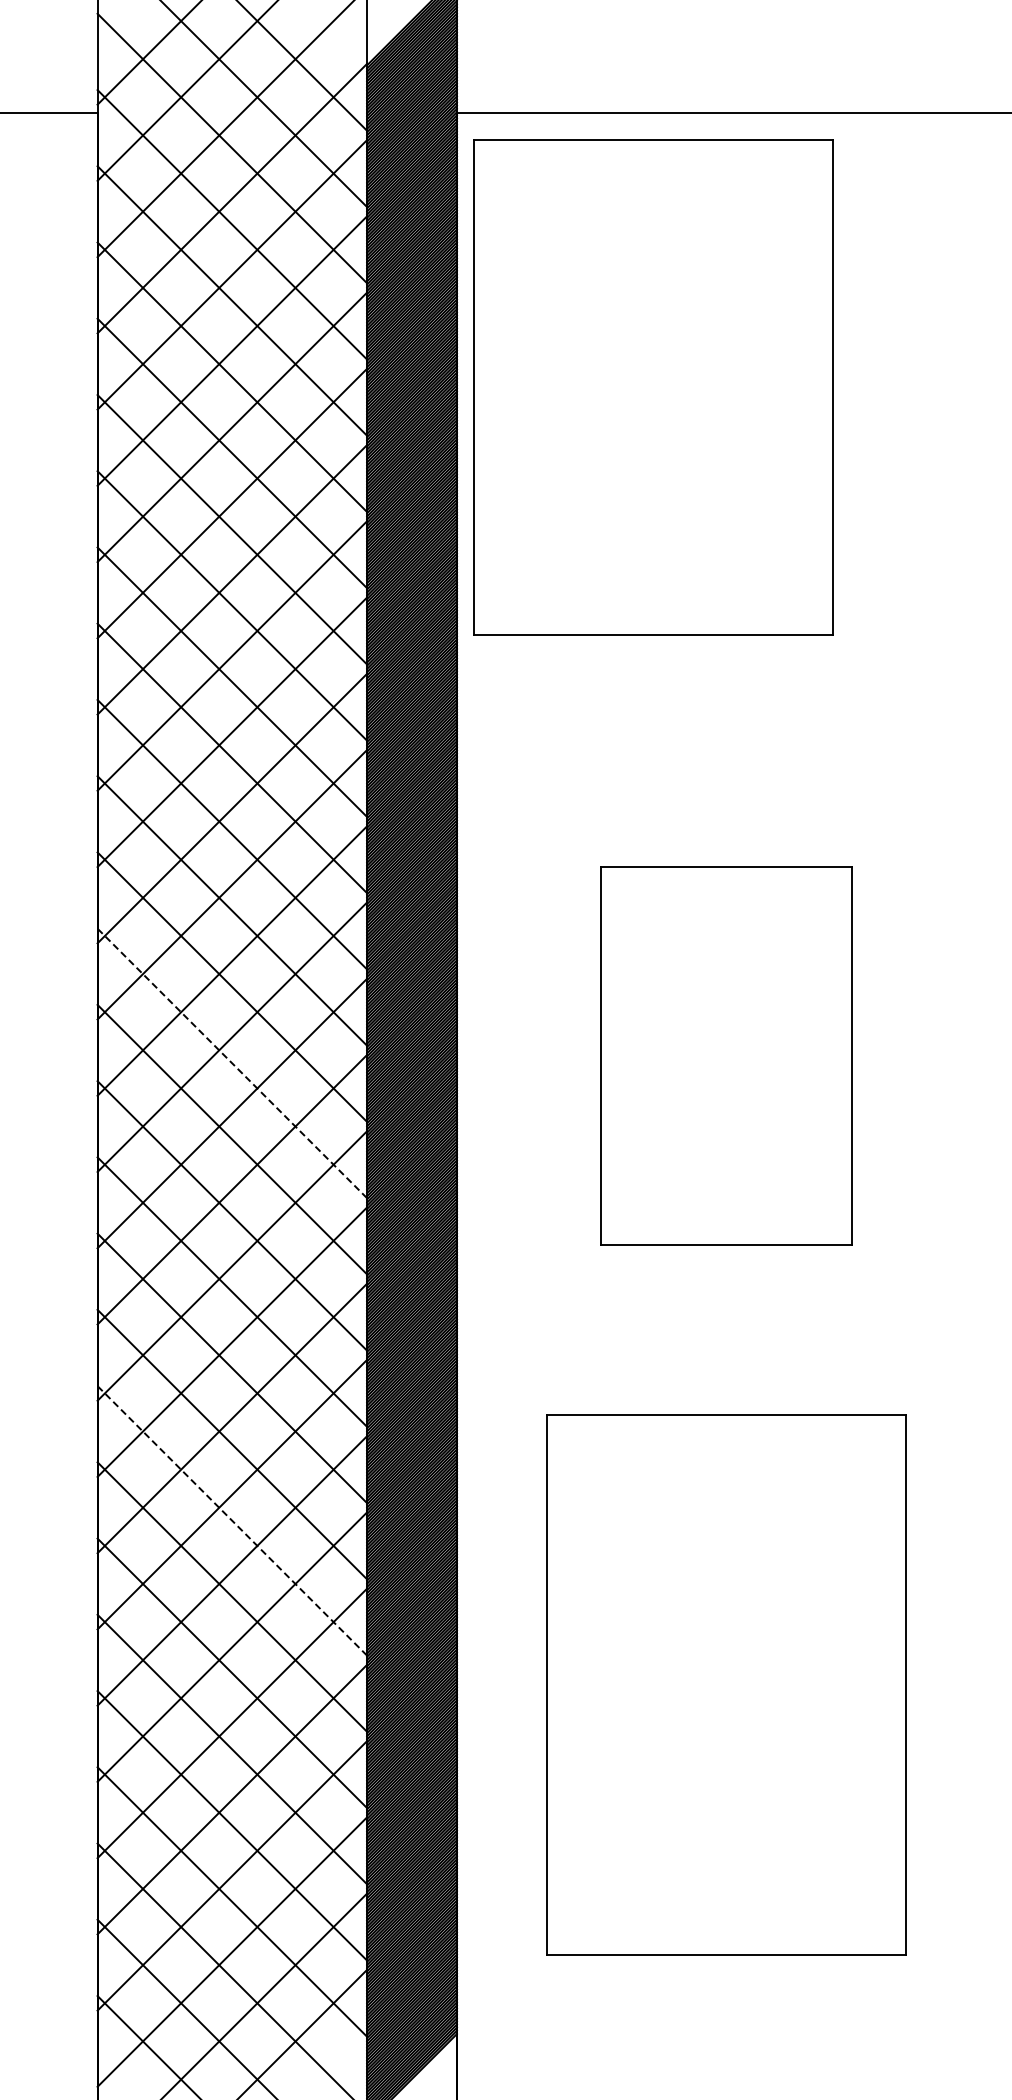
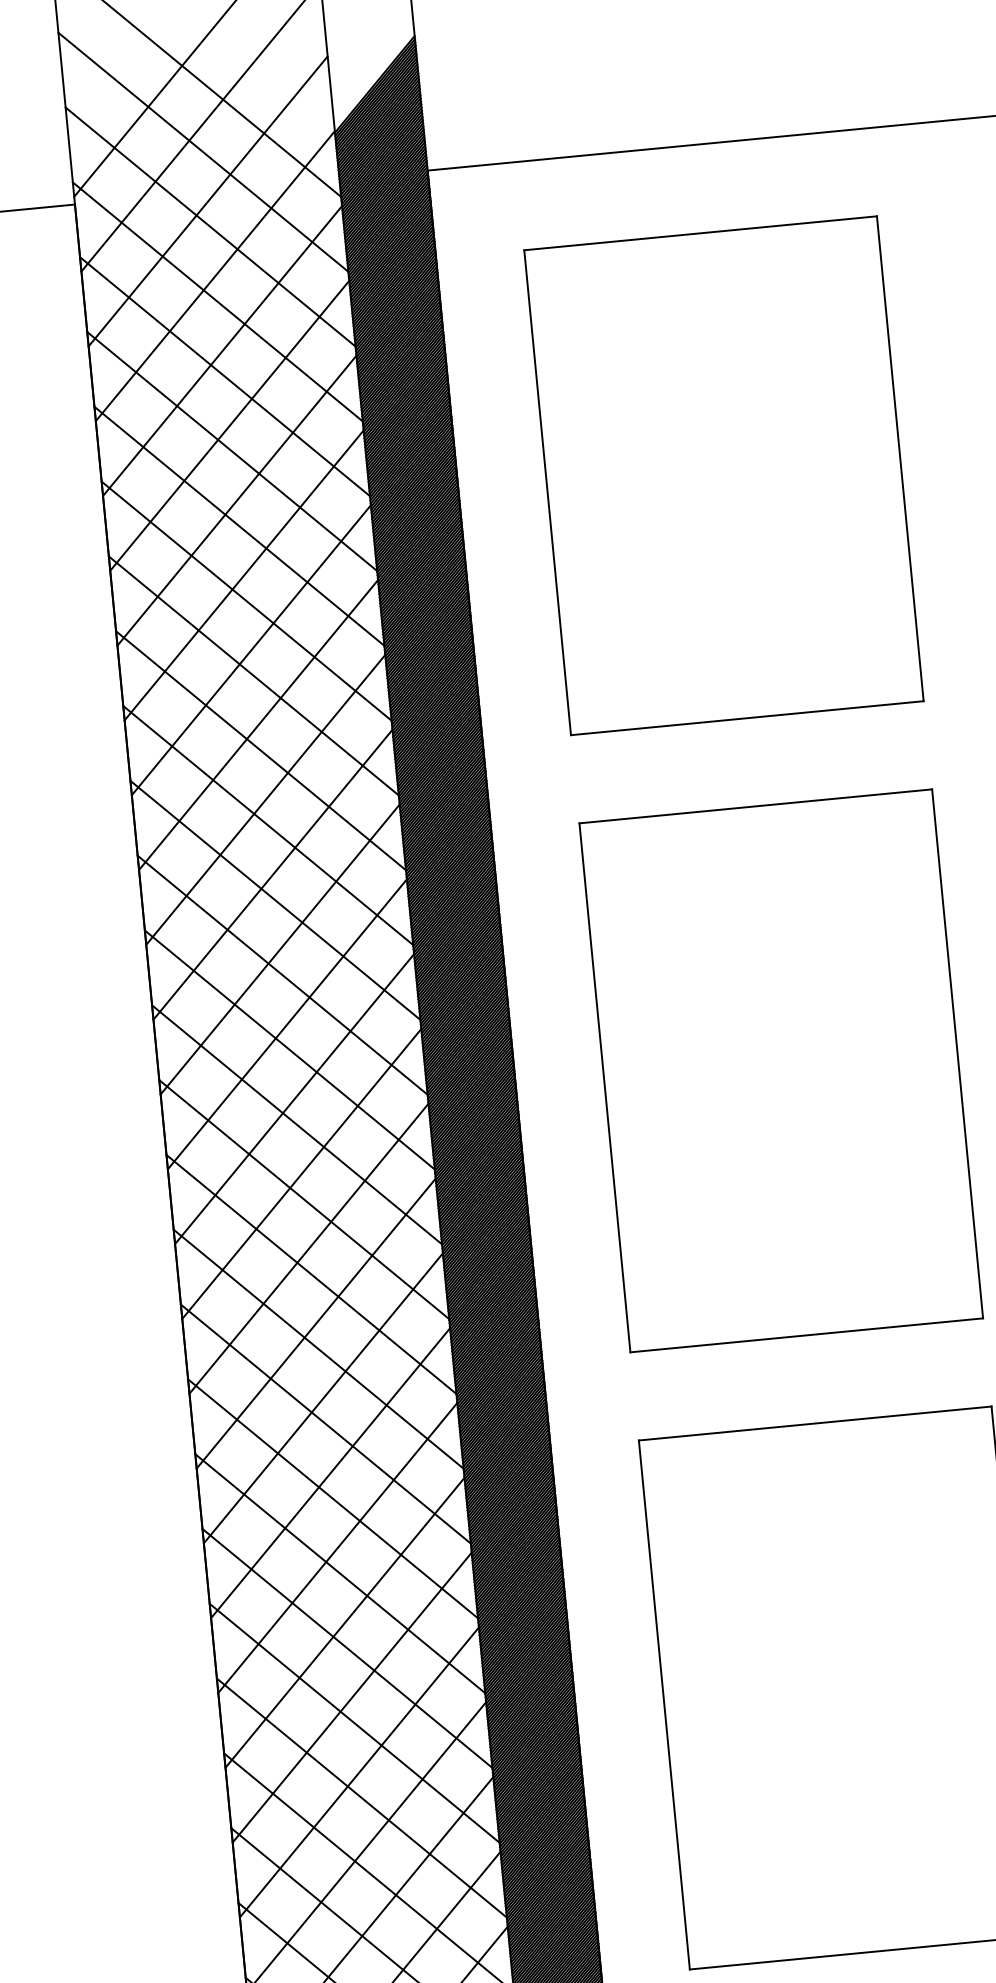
part: (653, 387) -> (723, 475), moved
part: (726, 1055) -> (781, 1070), size x1.43
line: (232, 1063) -> (297, 1124), dashed -> solid
line: (232, 1520) -> (340, 1573), dashed -> solid

